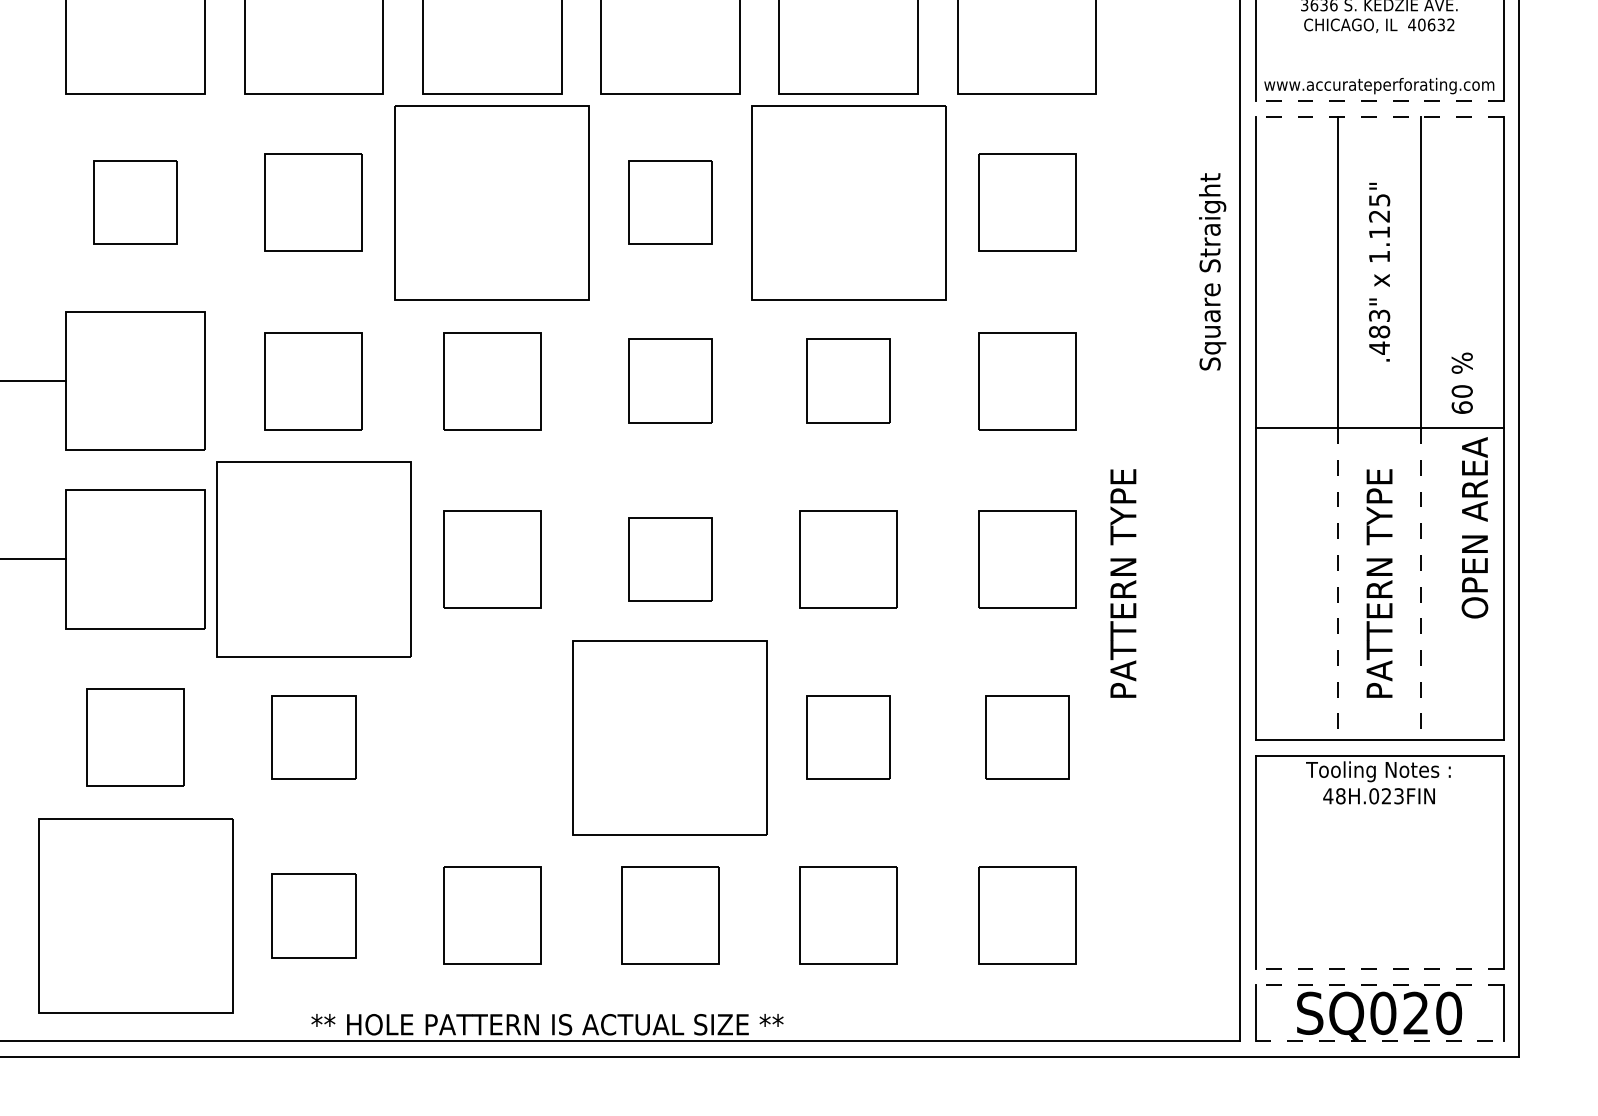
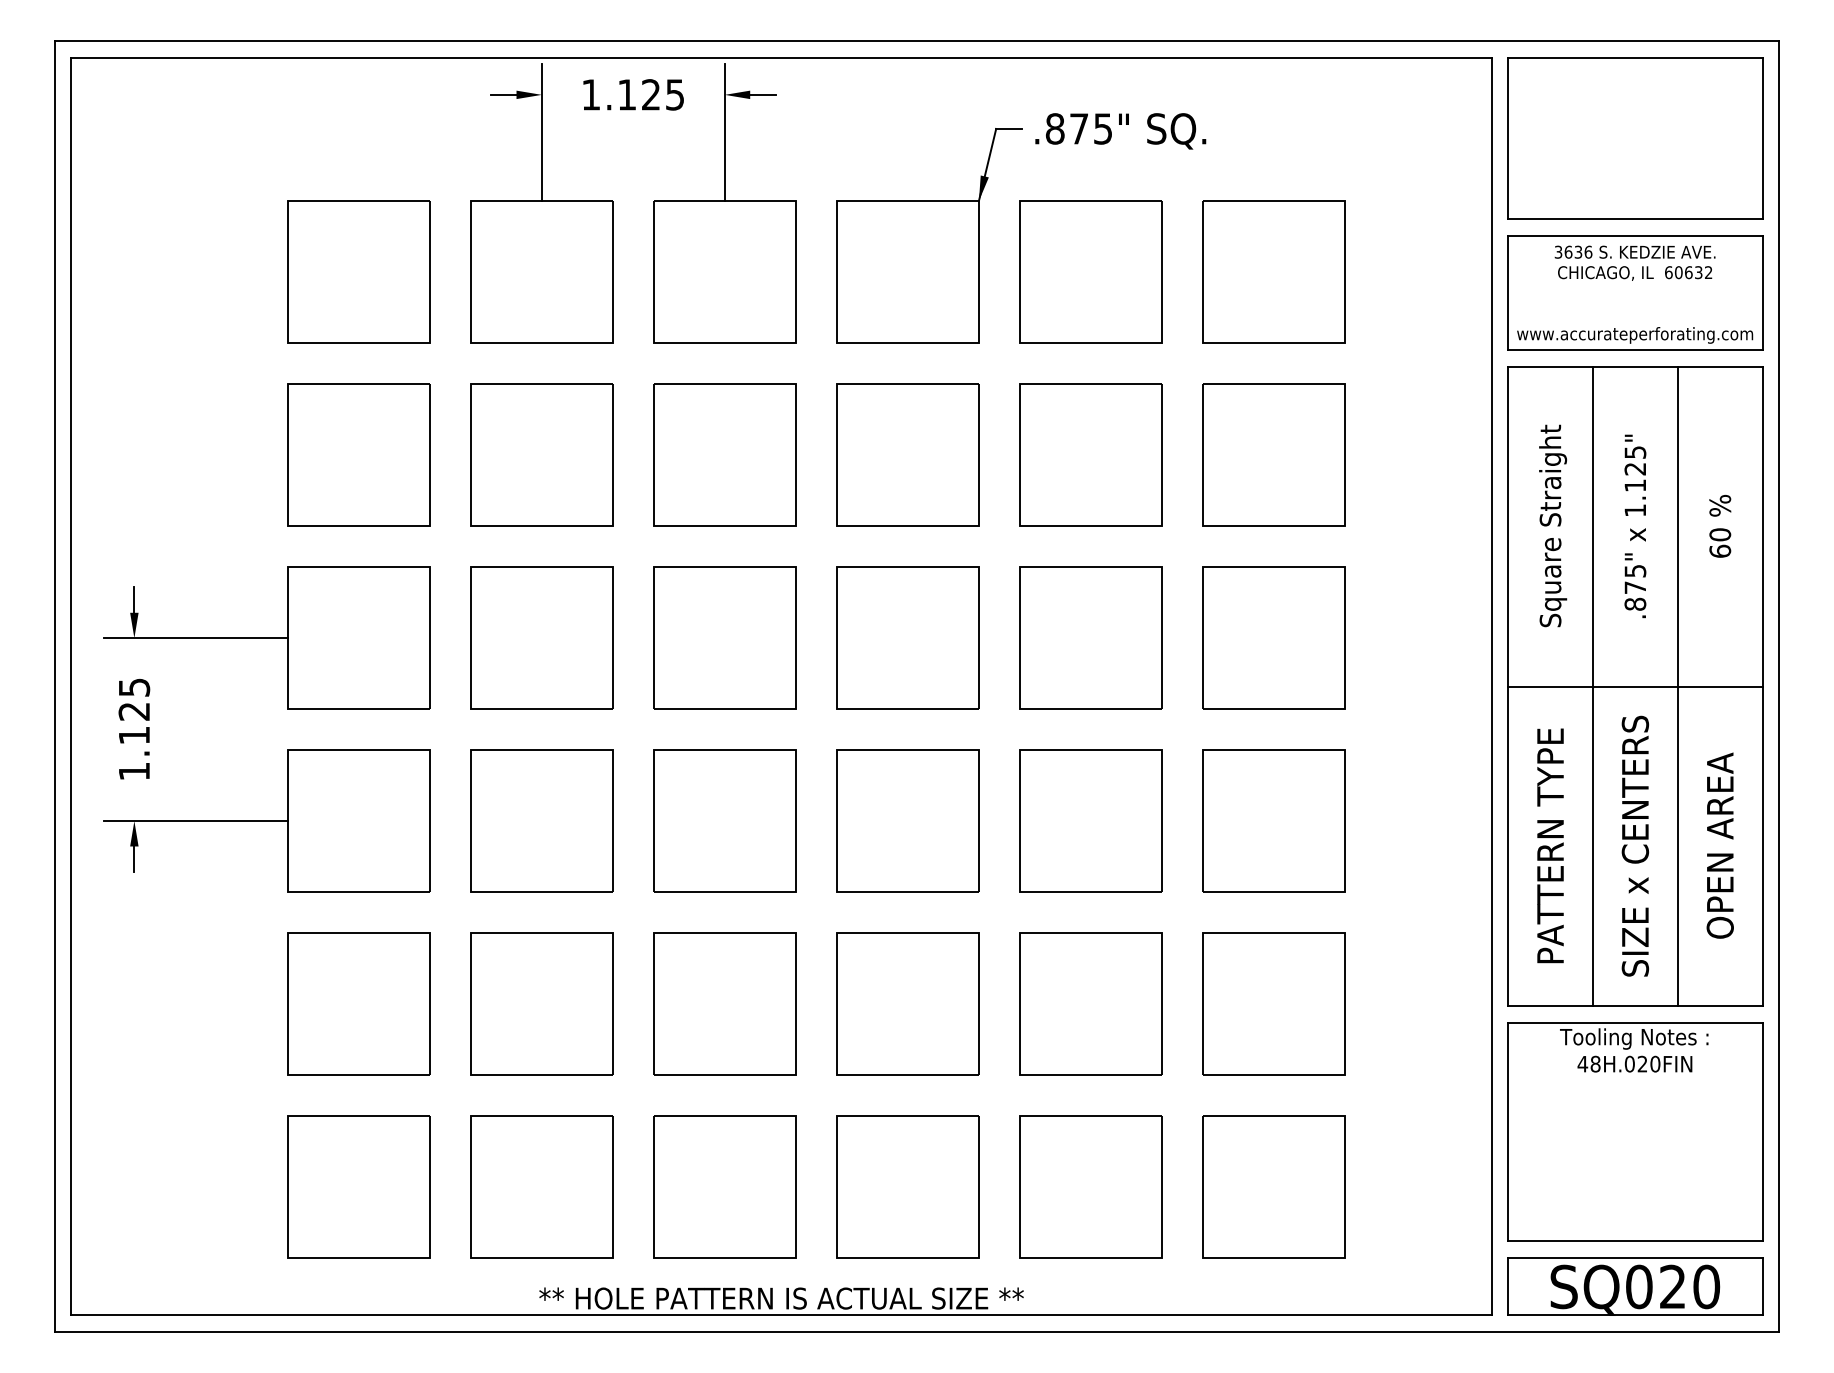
text: (1411, 24) -> (1668, 272), 40632 -> 60632
line: (1378, 100) -> (1634, 350), dashed -> solid
line: (1378, 116) -> (1634, 366), dashed -> solid
part: (135, 202) -> (358, 454), size x1.67
part: (313, 202) -> (541, 454), size x1.43
part: (491, 202) -> (724, 454), size x0.71
part: (670, 202) -> (907, 454), size x1.67
part: (848, 202) -> (1090, 454), size x0.71
part: (1026, 202) -> (1273, 454), size x1.43
text: (1213, 271) -> (1553, 525), moved
text: (1379, 332) -> (1635, 588), .483" -> .875"
part: (313, 380) -> (541, 637), size x1.43
part: (491, 380) -> (724, 637), size x1.43
part: (670, 380) -> (907, 637), size x1.67
part: (848, 380) -> (1090, 637), size x1.67
part: (1026, 380) -> (1273, 637), size x1.43
text: (1462, 382) -> (1720, 525), moved
text: (1474, 527) -> (1719, 845), moved
part: (313, 558) -> (541, 820), size x0.71
part: (491, 558) -> (724, 820), size x1.43
part: (670, 558) -> (907, 820), size x1.67
part: (848, 558) -> (1090, 820), size x1.43
part: (1026, 558) -> (1273, 820), size x1.43
text: (1123, 583) -> (1550, 845), moved
text: (1379, 583) -> (1635, 845), PATTERN TYPE -> SIZE x CENTERS
line: (1337, 584) -> (1592, 846), dashed -> solid
line: (1420, 584) -> (1677, 846), dashed -> solid
part: (135, 737) -> (358, 1003), size x1.43
part: (313, 737) -> (541, 1003), size x1.67
part: (491, 737) -> (724, 1003), added
part: (670, 737) -> (907, 1003), size x0.71
part: (848, 737) -> (1090, 1003), size x1.67
part: (1026, 737) -> (1273, 1003), size x1.67
text: (1399, 795) -> (1655, 1063), 48H.023FIN -> 48H.020FIN
part: (135, 915) -> (358, 1186), size x0.71
part: (313, 915) -> (541, 1186), size x1.67
part: (491, 915) -> (724, 1186), size x1.43
part: (670, 915) -> (907, 1186), size x1.43
part: (848, 915) -> (1090, 1186), size x1.43
part: (1026, 915) -> (1273, 1186), size x1.43
line: (1378, 969) -> (1634, 1241), dashed -> solid
line: (1378, 984) -> (1634, 1257), dashed -> solid
line: (1379, 1041) -> (1635, 1315), dashed -> solid

